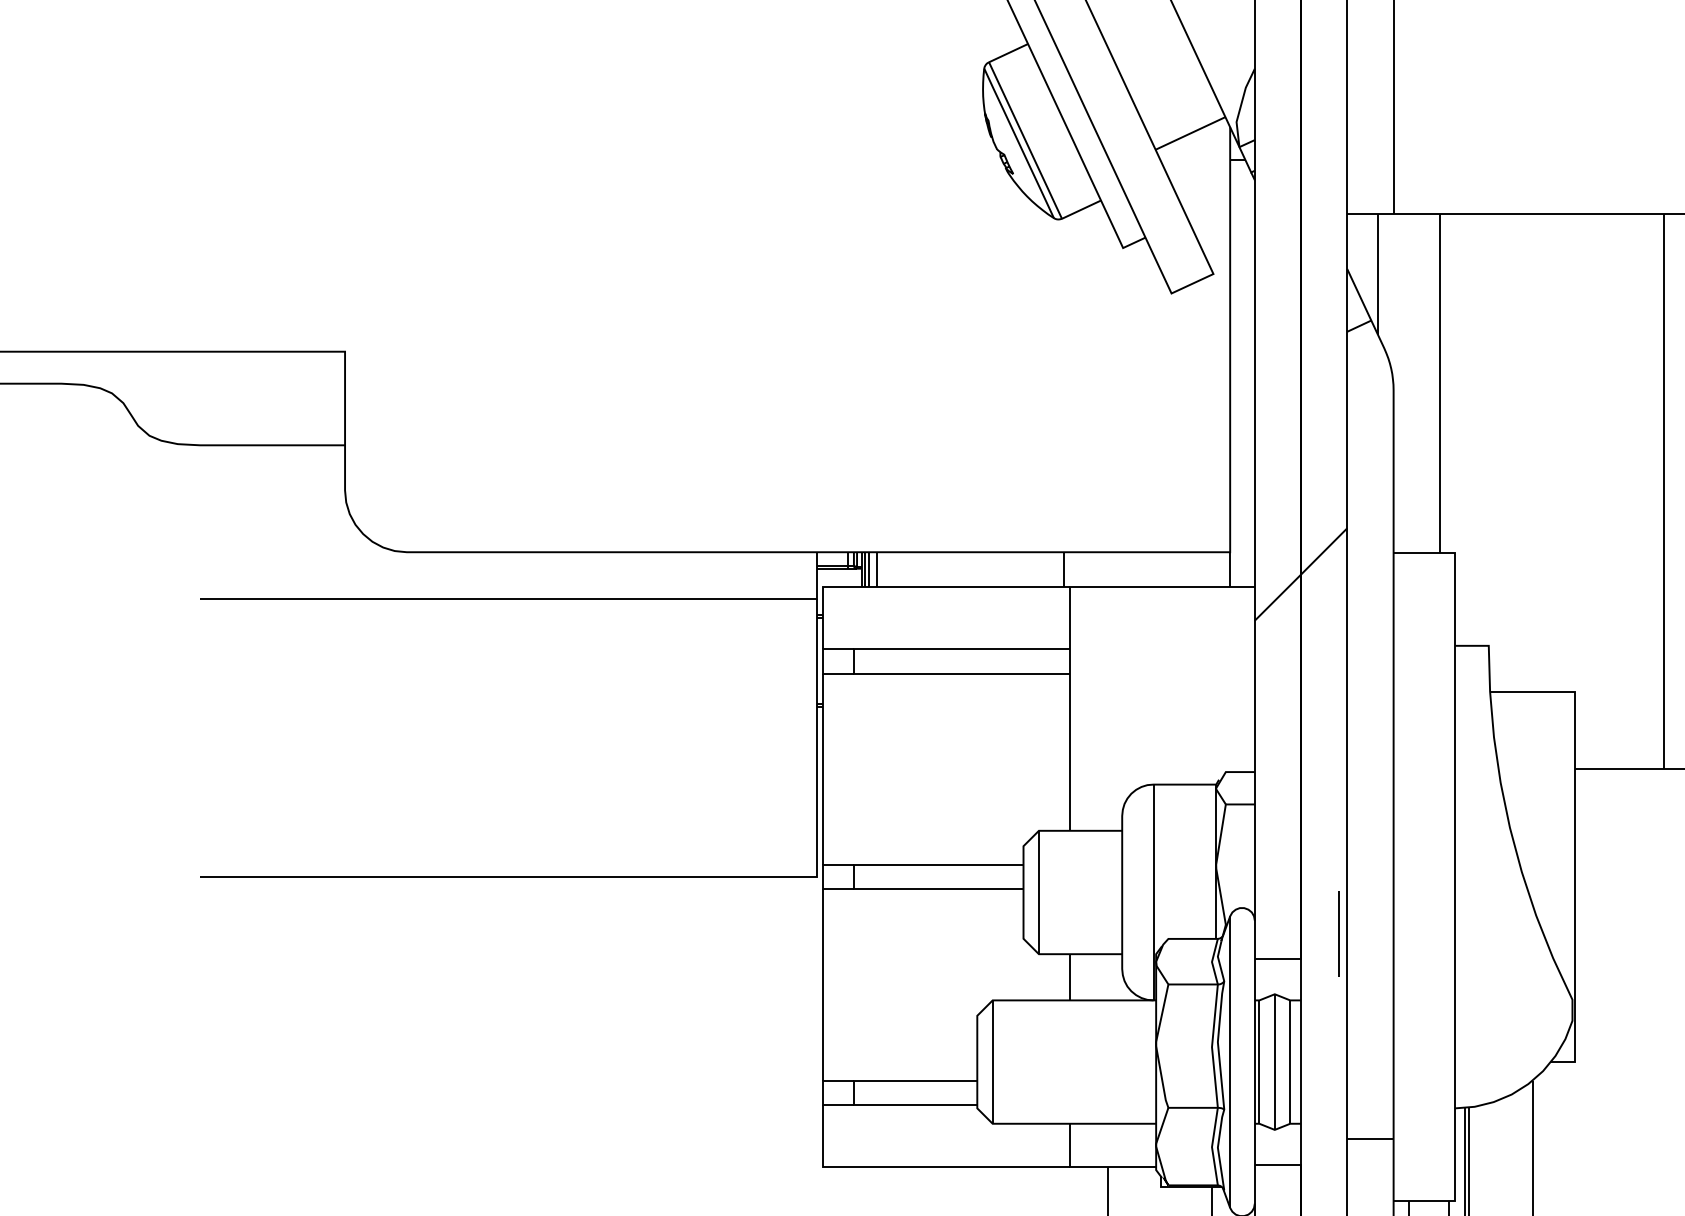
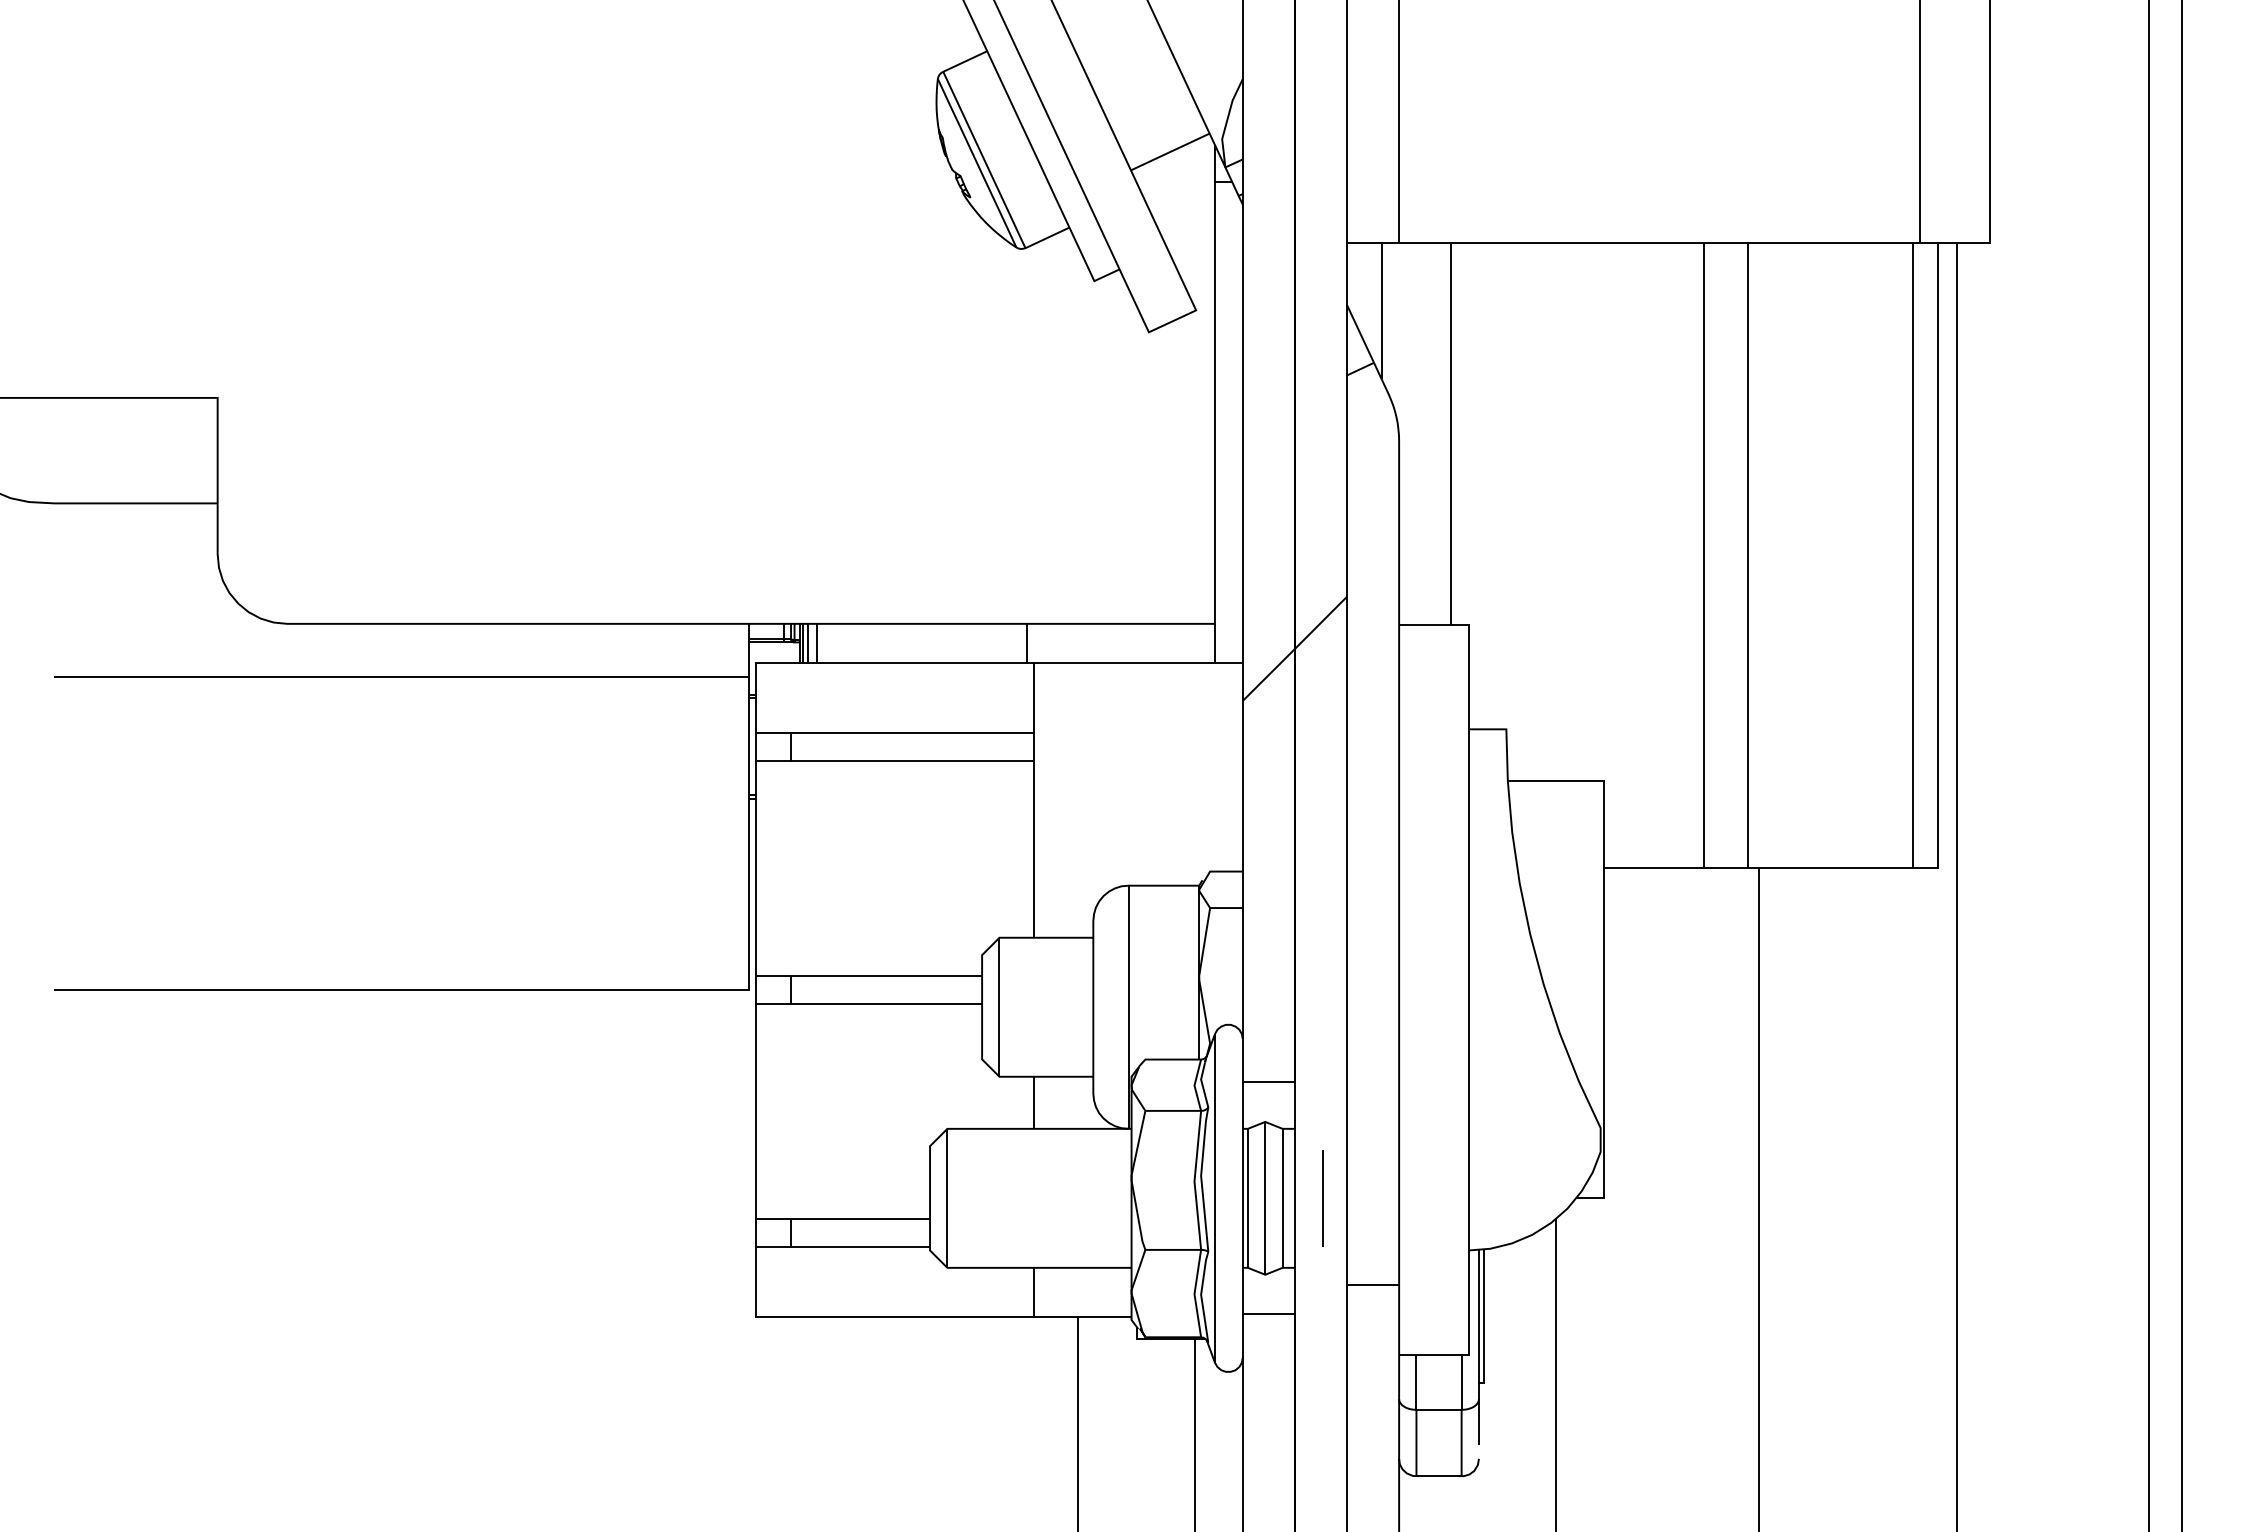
line: (1338, 934) -> (1322, 1198), moved

